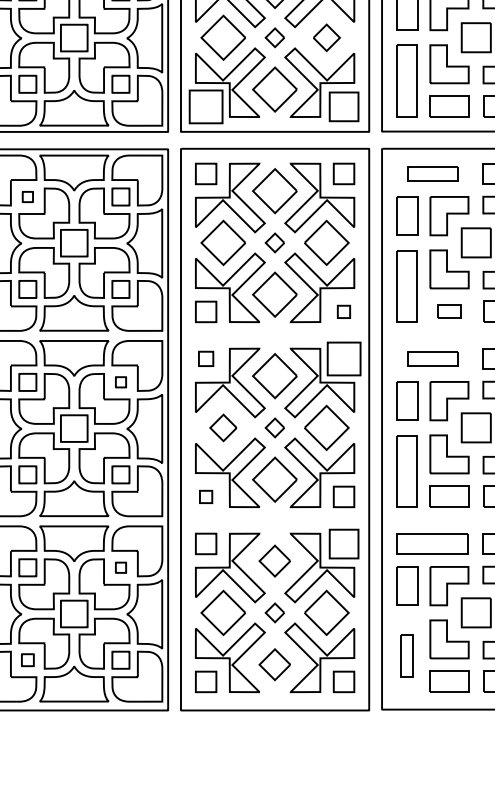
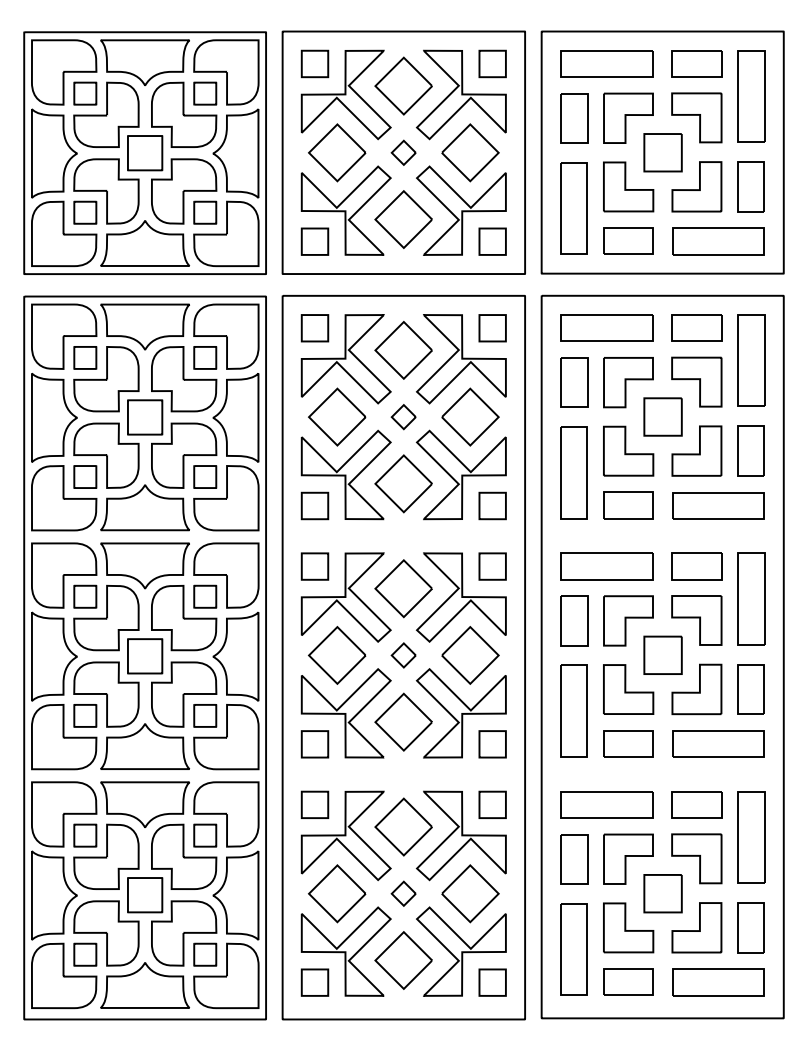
part: (326, 37) -> (470, 152), size x1.67
part: (205, 106) -> (314, 241), size x0.62
part: (343, 106) -> (492, 241), size x0.71
part: (432, 173) -> (606, 327), size x1.43
part: (27, 196) -> (85, 357), size x1.67
part: (343, 311) -> (492, 505), size x1.67
part: (449, 311) -> (628, 505), size x1.67
part: (205, 358) -> (314, 566), size x1.43
part: (343, 358) -> (492, 566), size x0.62
part: (432, 358) -> (606, 566), size x1.43
part: (121, 382) -> (205, 596), size x1.67
part: (223, 427) -> (337, 655), size x1.67
part: (205, 497) -> (314, 744), size x1.67
part: (343, 543) -> (492, 804), size x0.71
part: (274, 560) -> (403, 826), size x1.43
part: (121, 567) -> (205, 835), size x1.67
part: (406, 656) -> (573, 949), size x1.67
part: (27, 660) -> (85, 954), size x1.43
part: (274, 664) -> (403, 960), size x1.43

